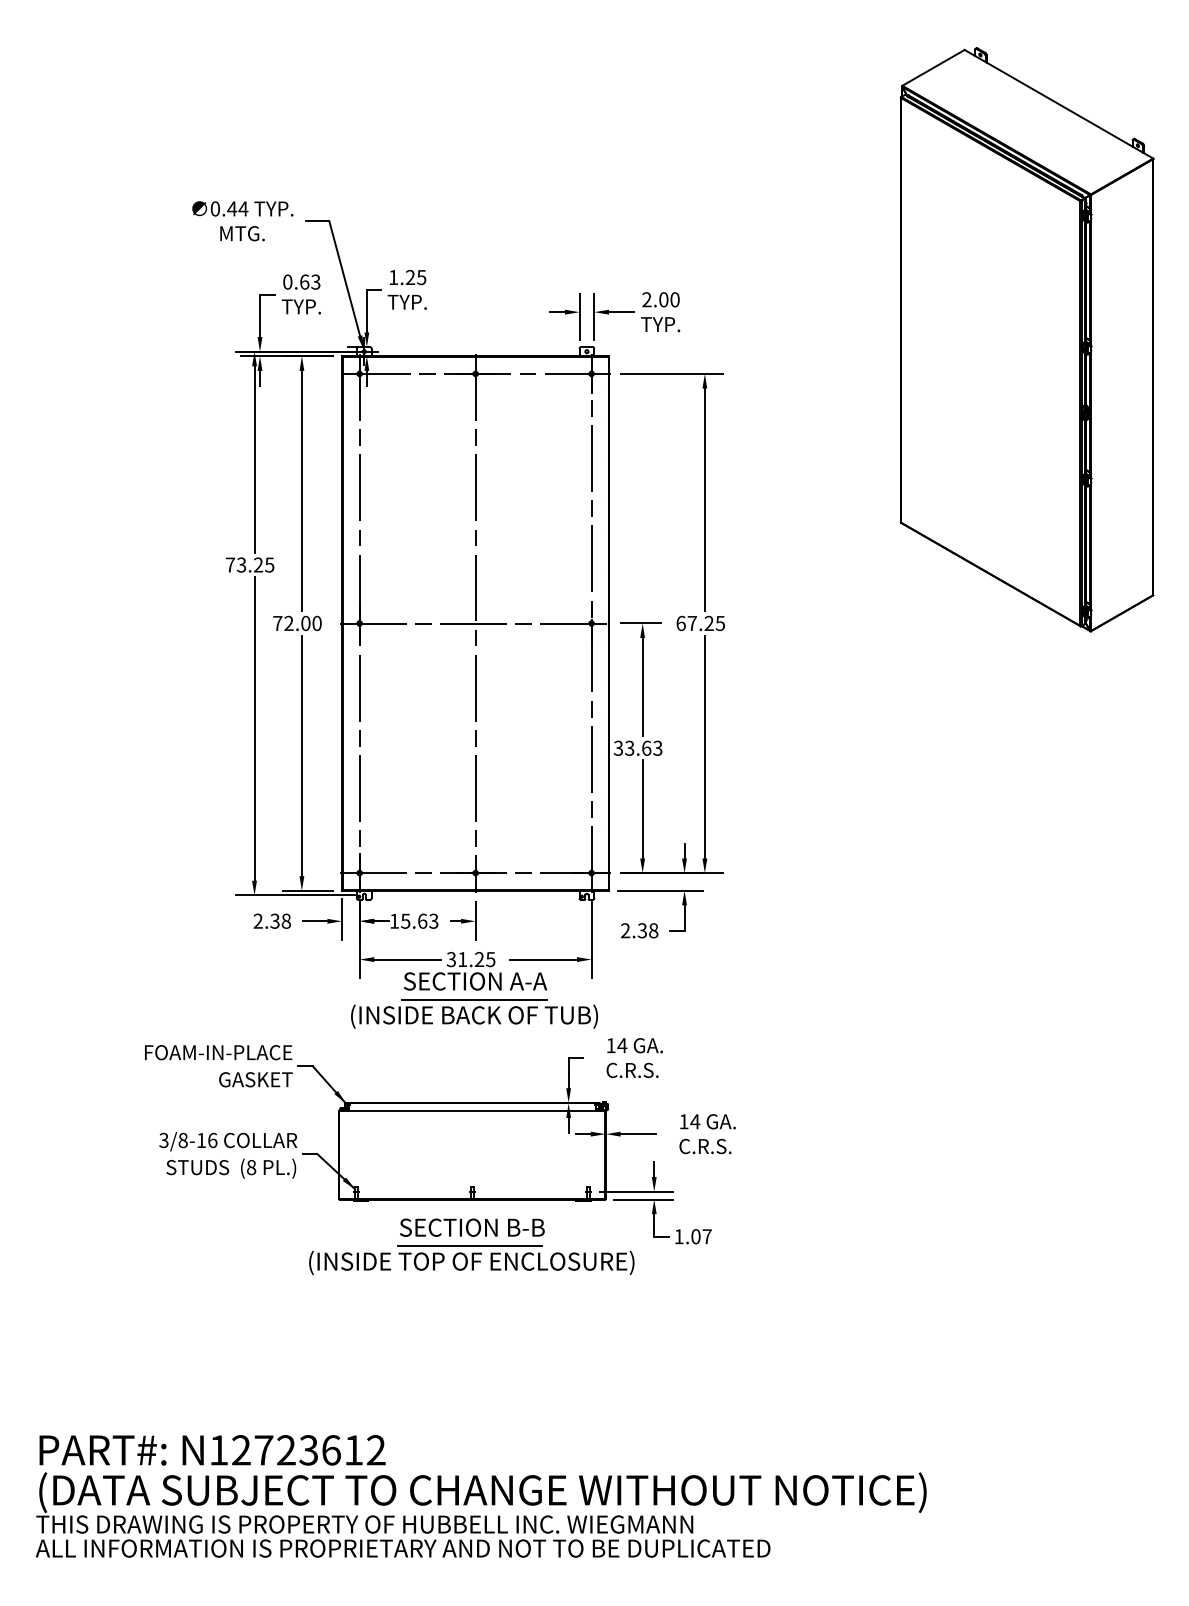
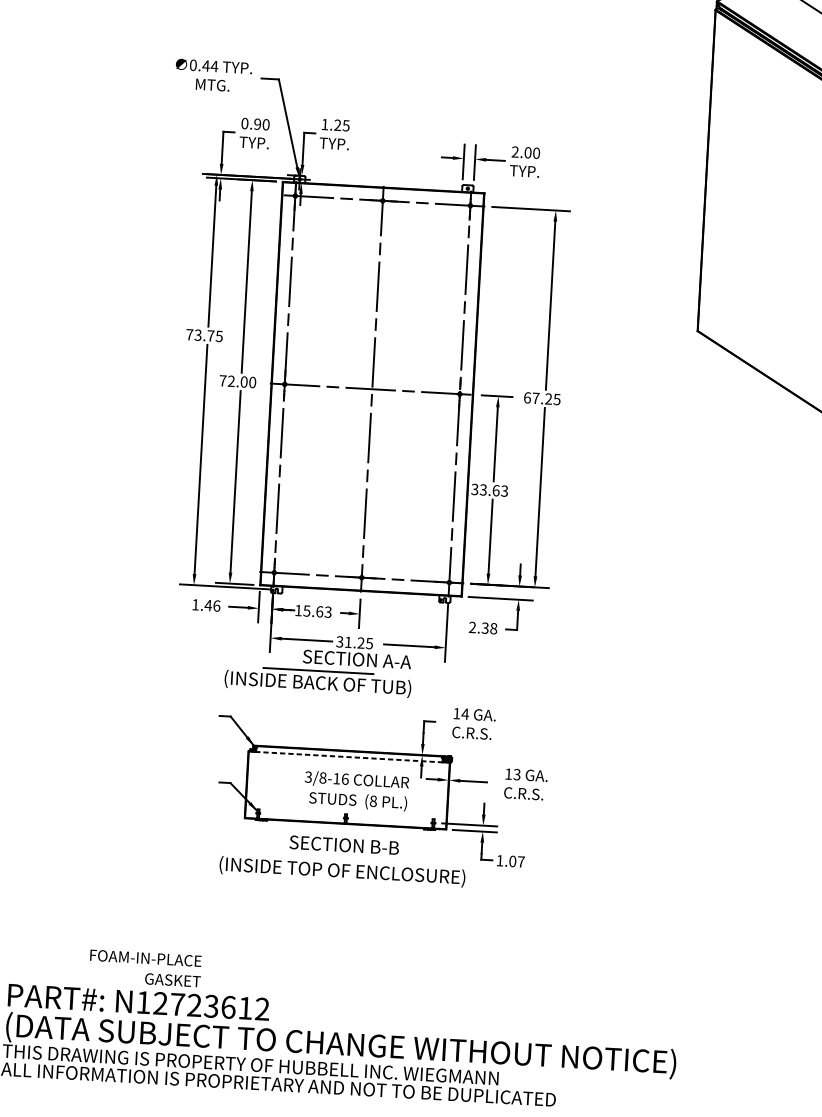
text: (310, 281) -> (262, 124), 0.63 -> 0.90
text: (258, 564) -> (210, 335), 73.25 -> 73.75
text: (272, 920) -> (206, 604), 2.38 -> 1.46
part: (474, 1013) -> (318, 681), moved
text: (218, 1066) -> (145, 968), moved
line: (471, 1111) -> (348, 757), solid -> dashed
text: (695, 1121) -> (517, 774), 14 -> 13
text: (228, 1154) -> (356, 790), moved
line: (469, 1245) -> (341, 858), removed

